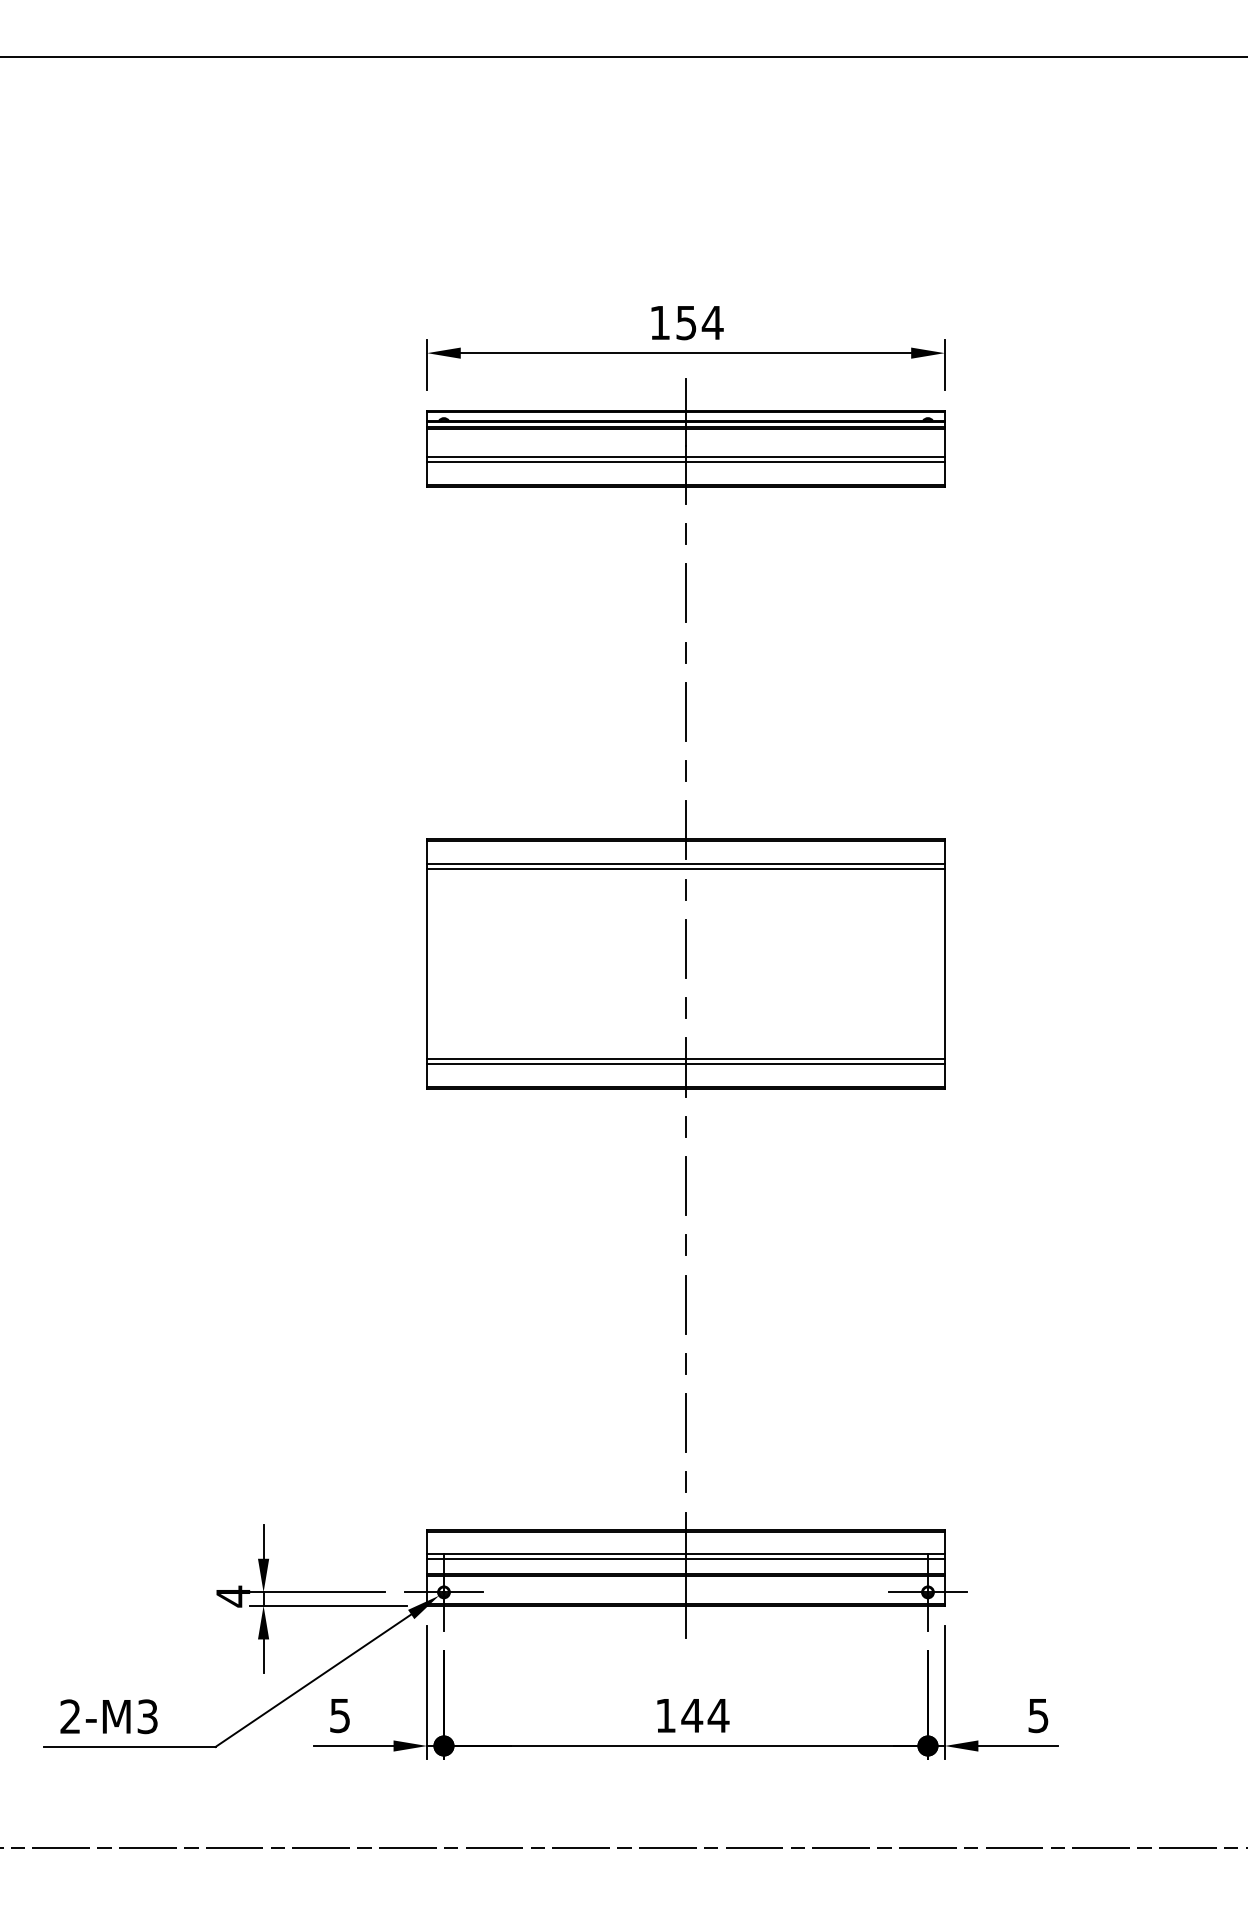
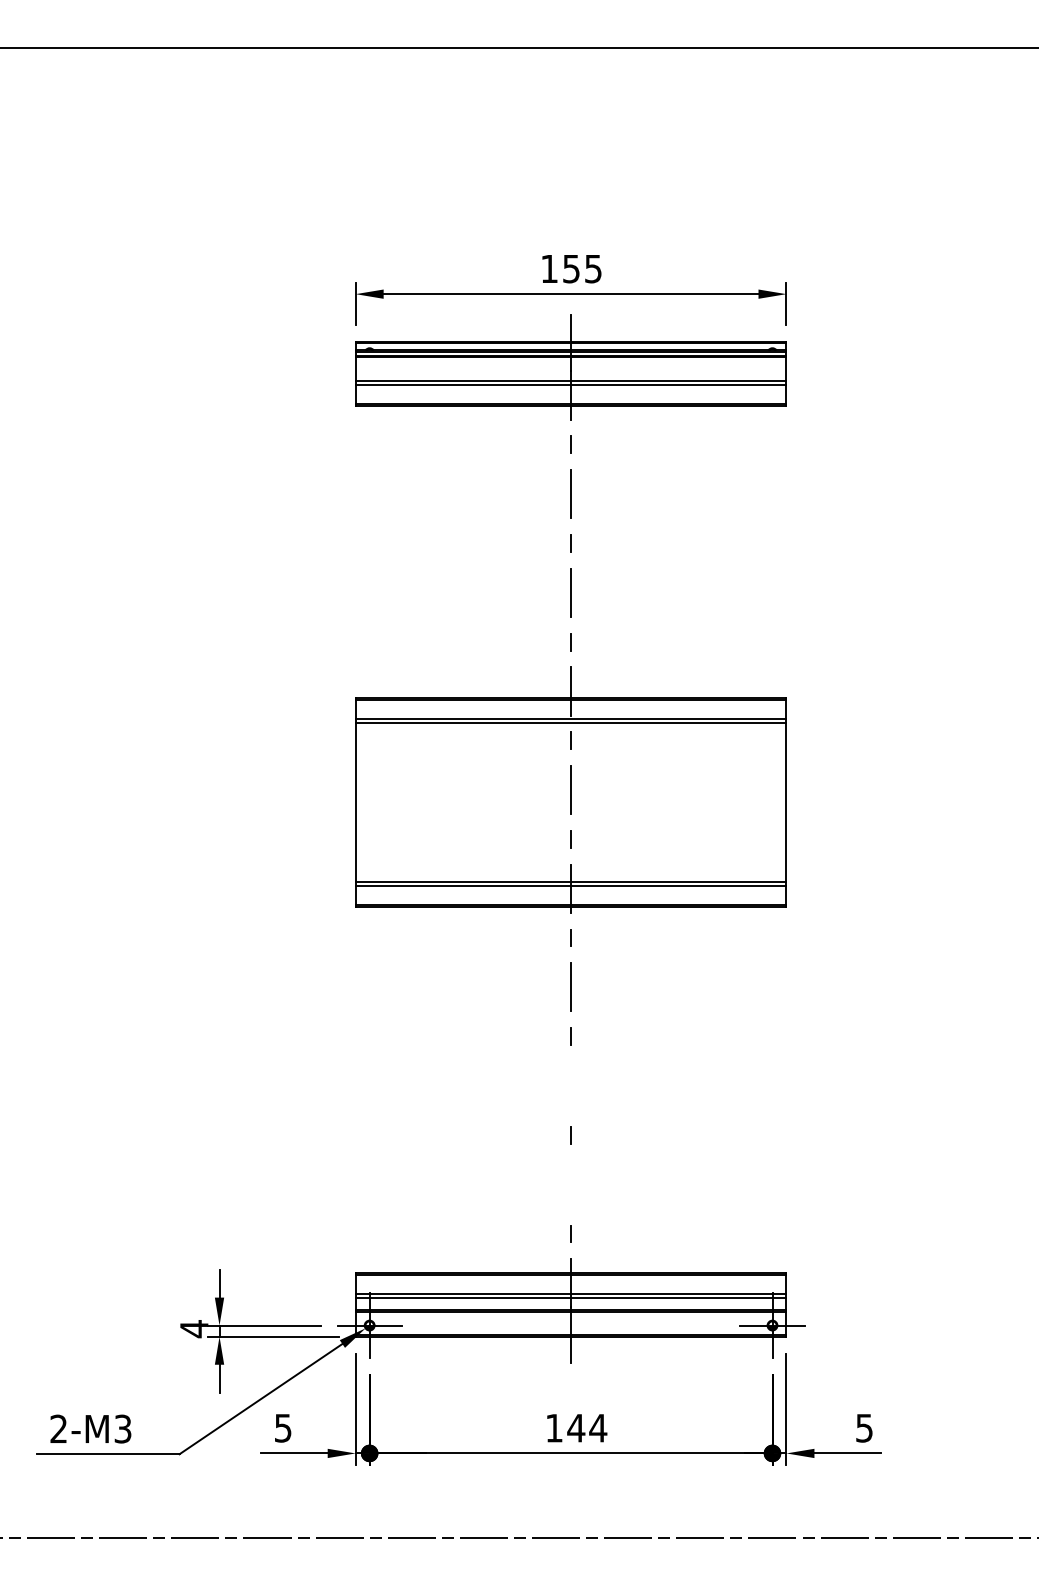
text: (712, 323) -> (593, 269), 154 -> 155
line: (685, 1304) -> (570, 1085), removed
line: (685, 1422) -> (570, 1184), removed

